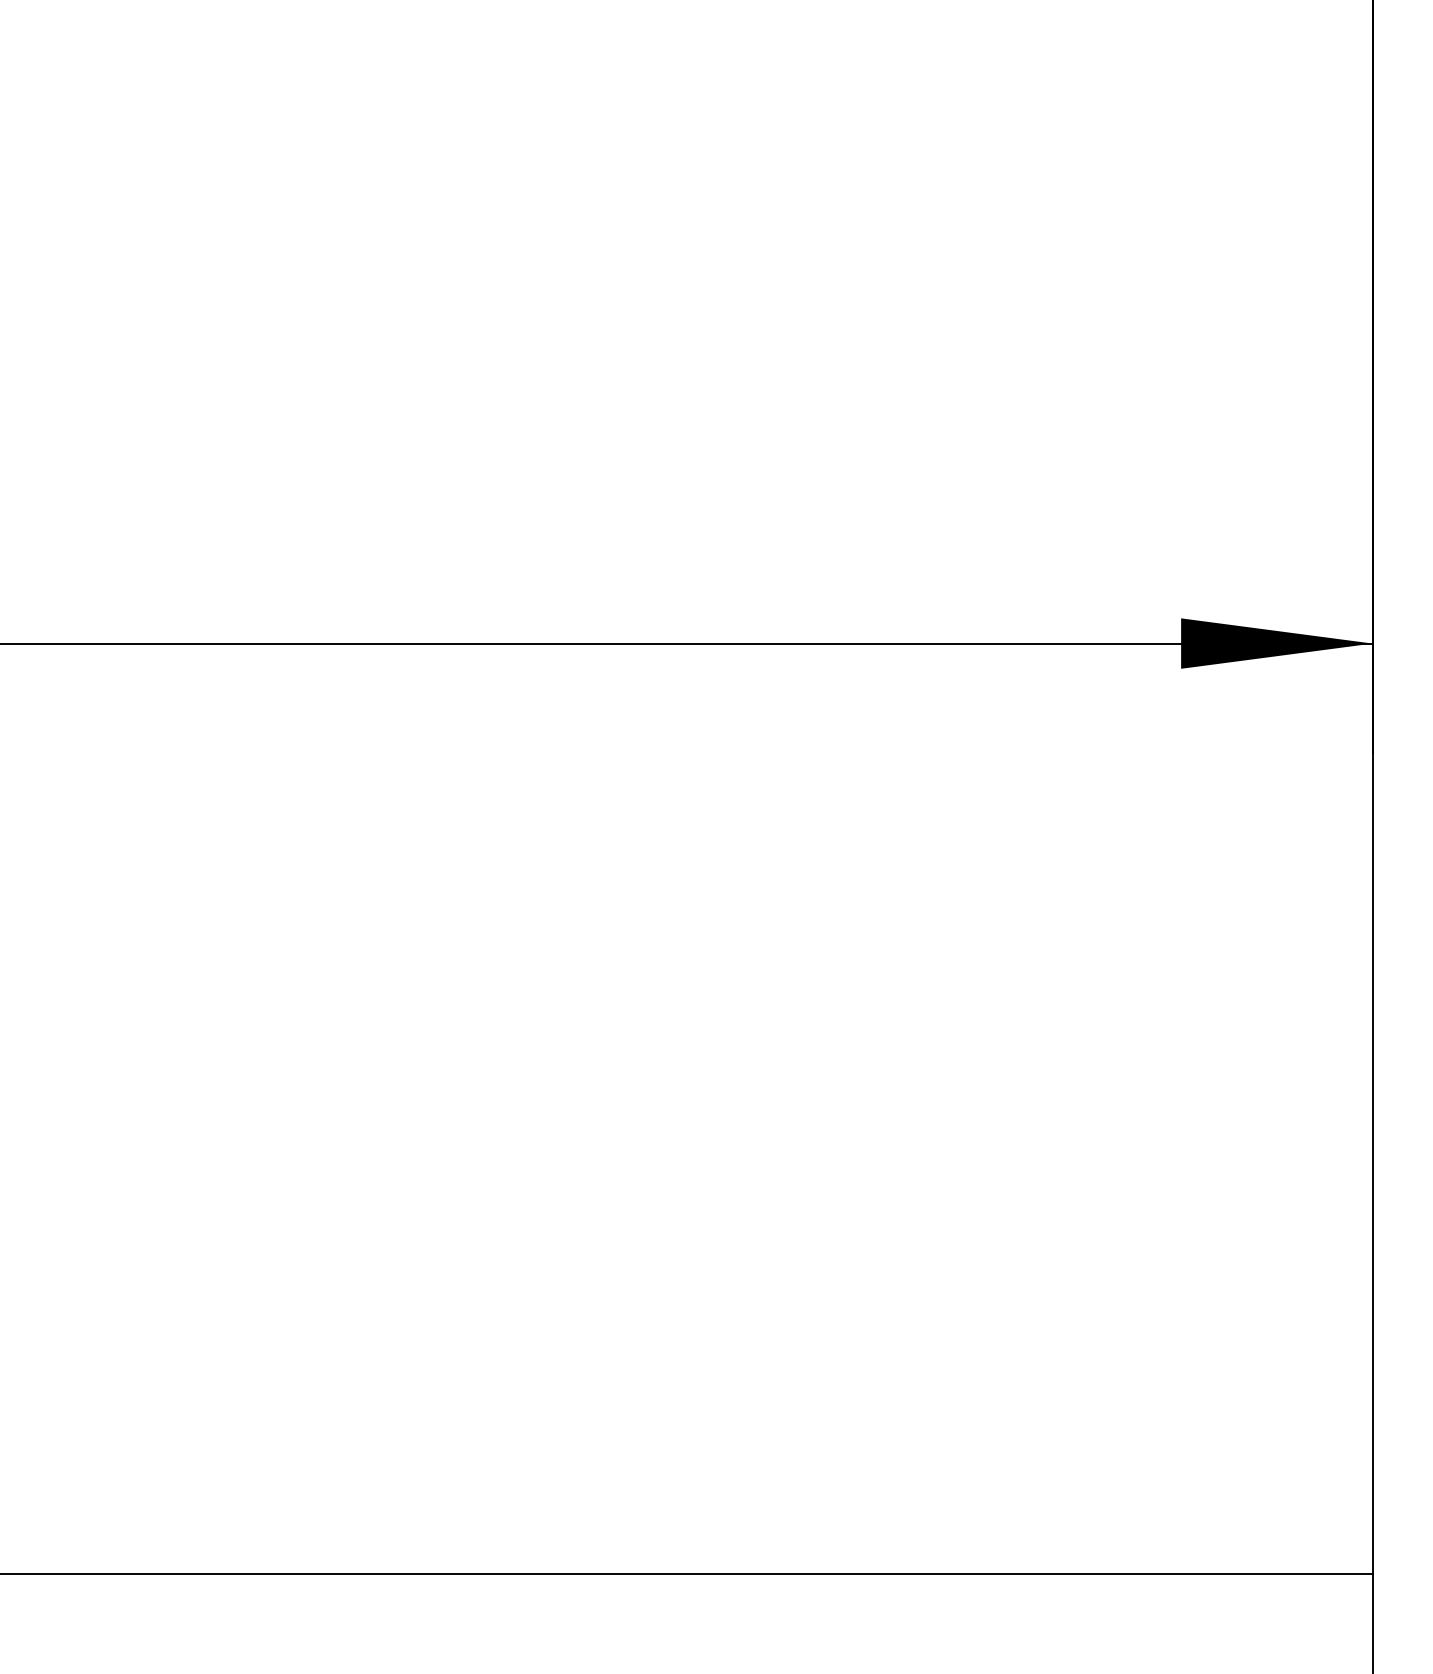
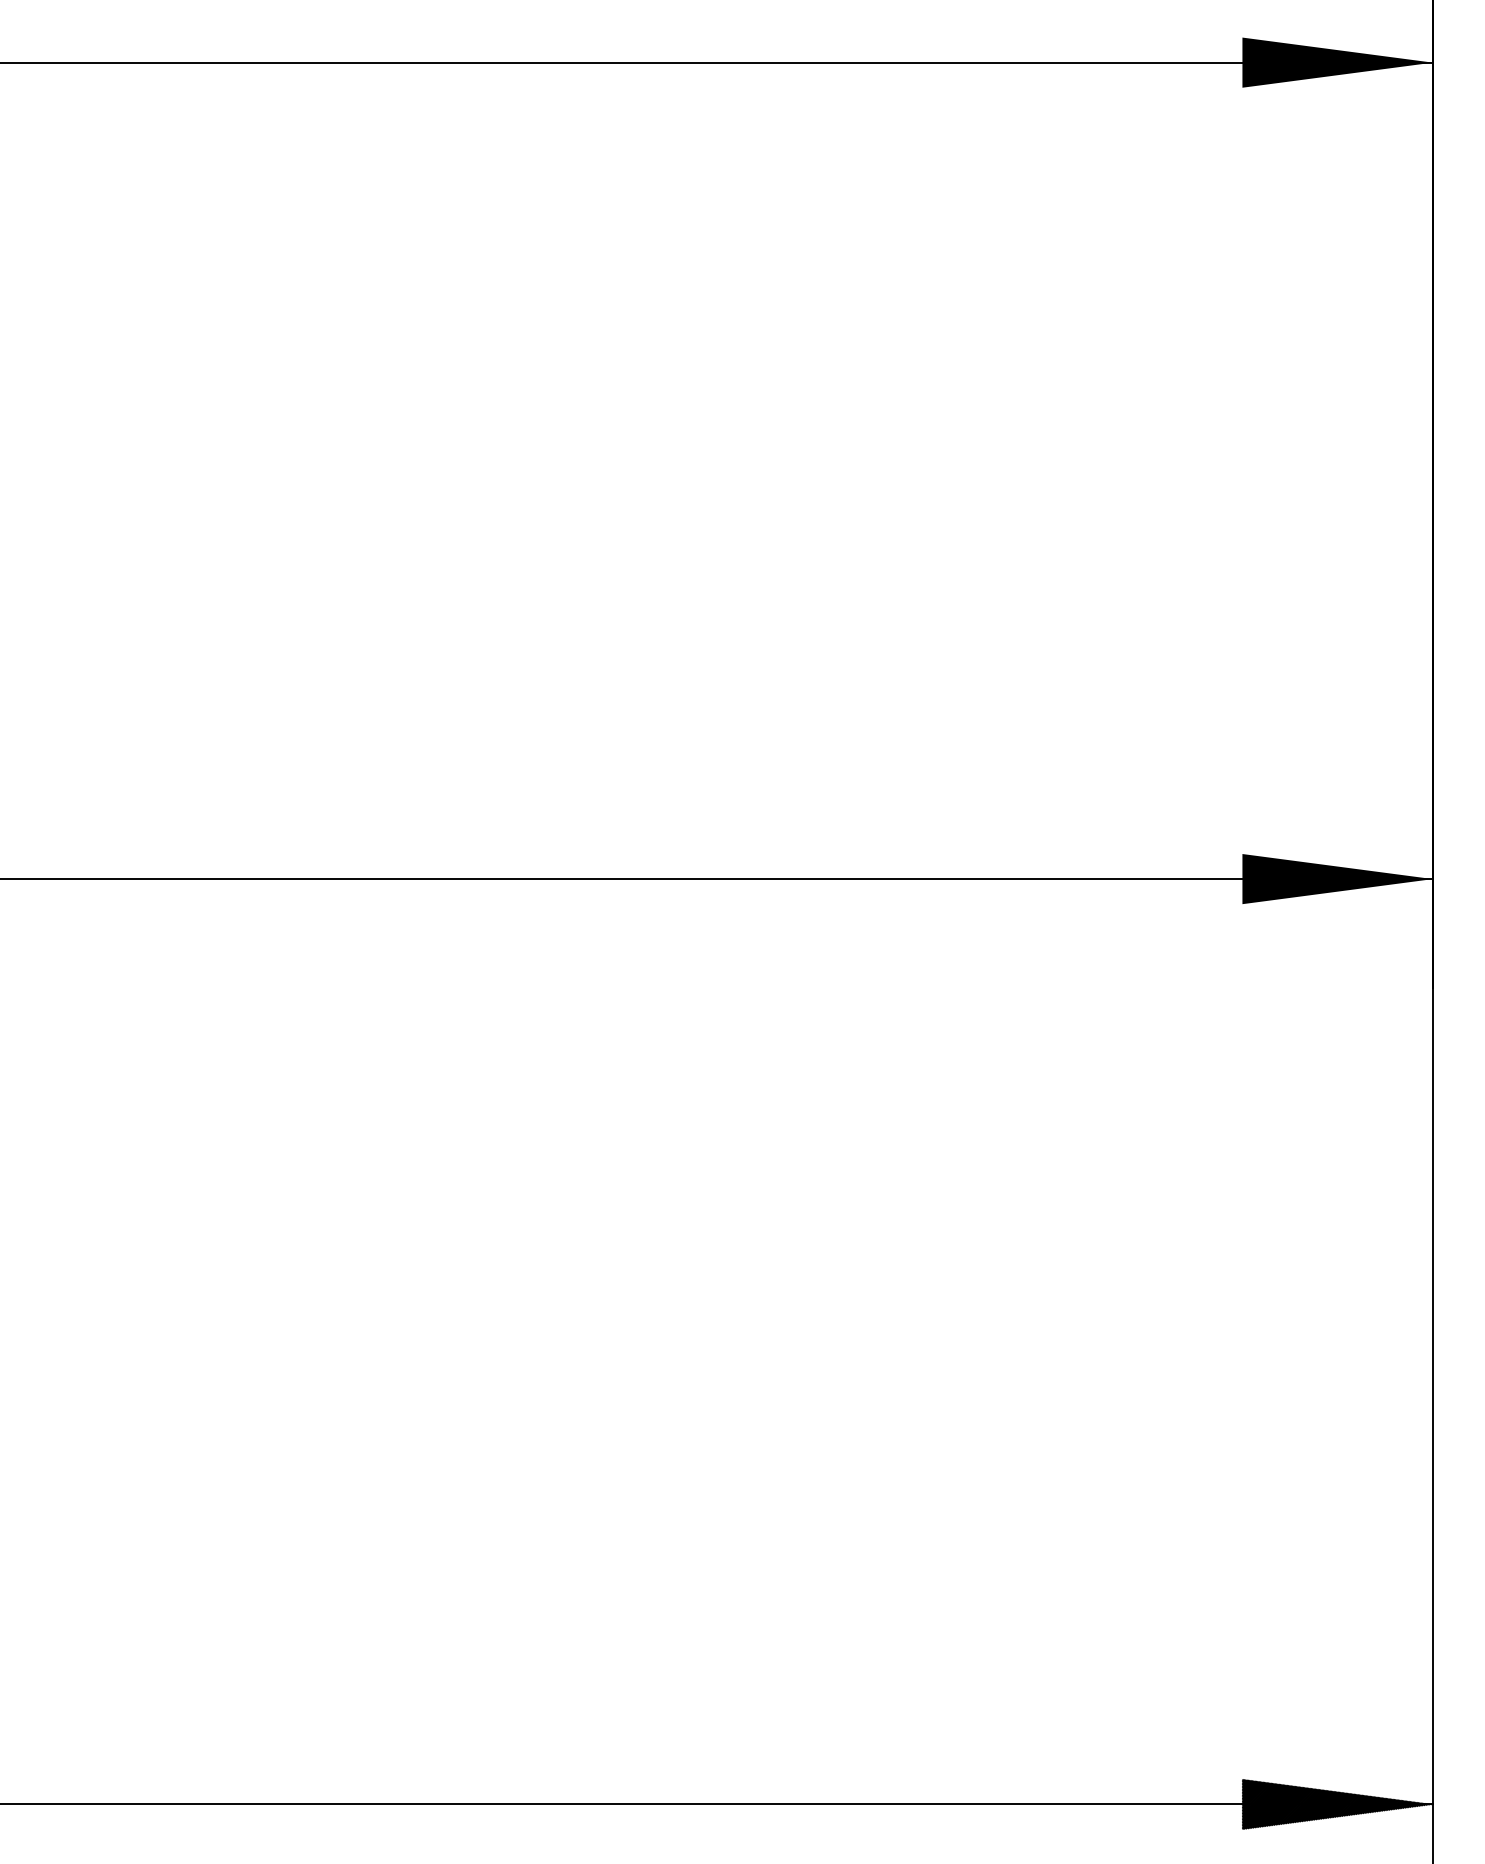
hatch: (1276, 1574) -> (1337, 1804), added

